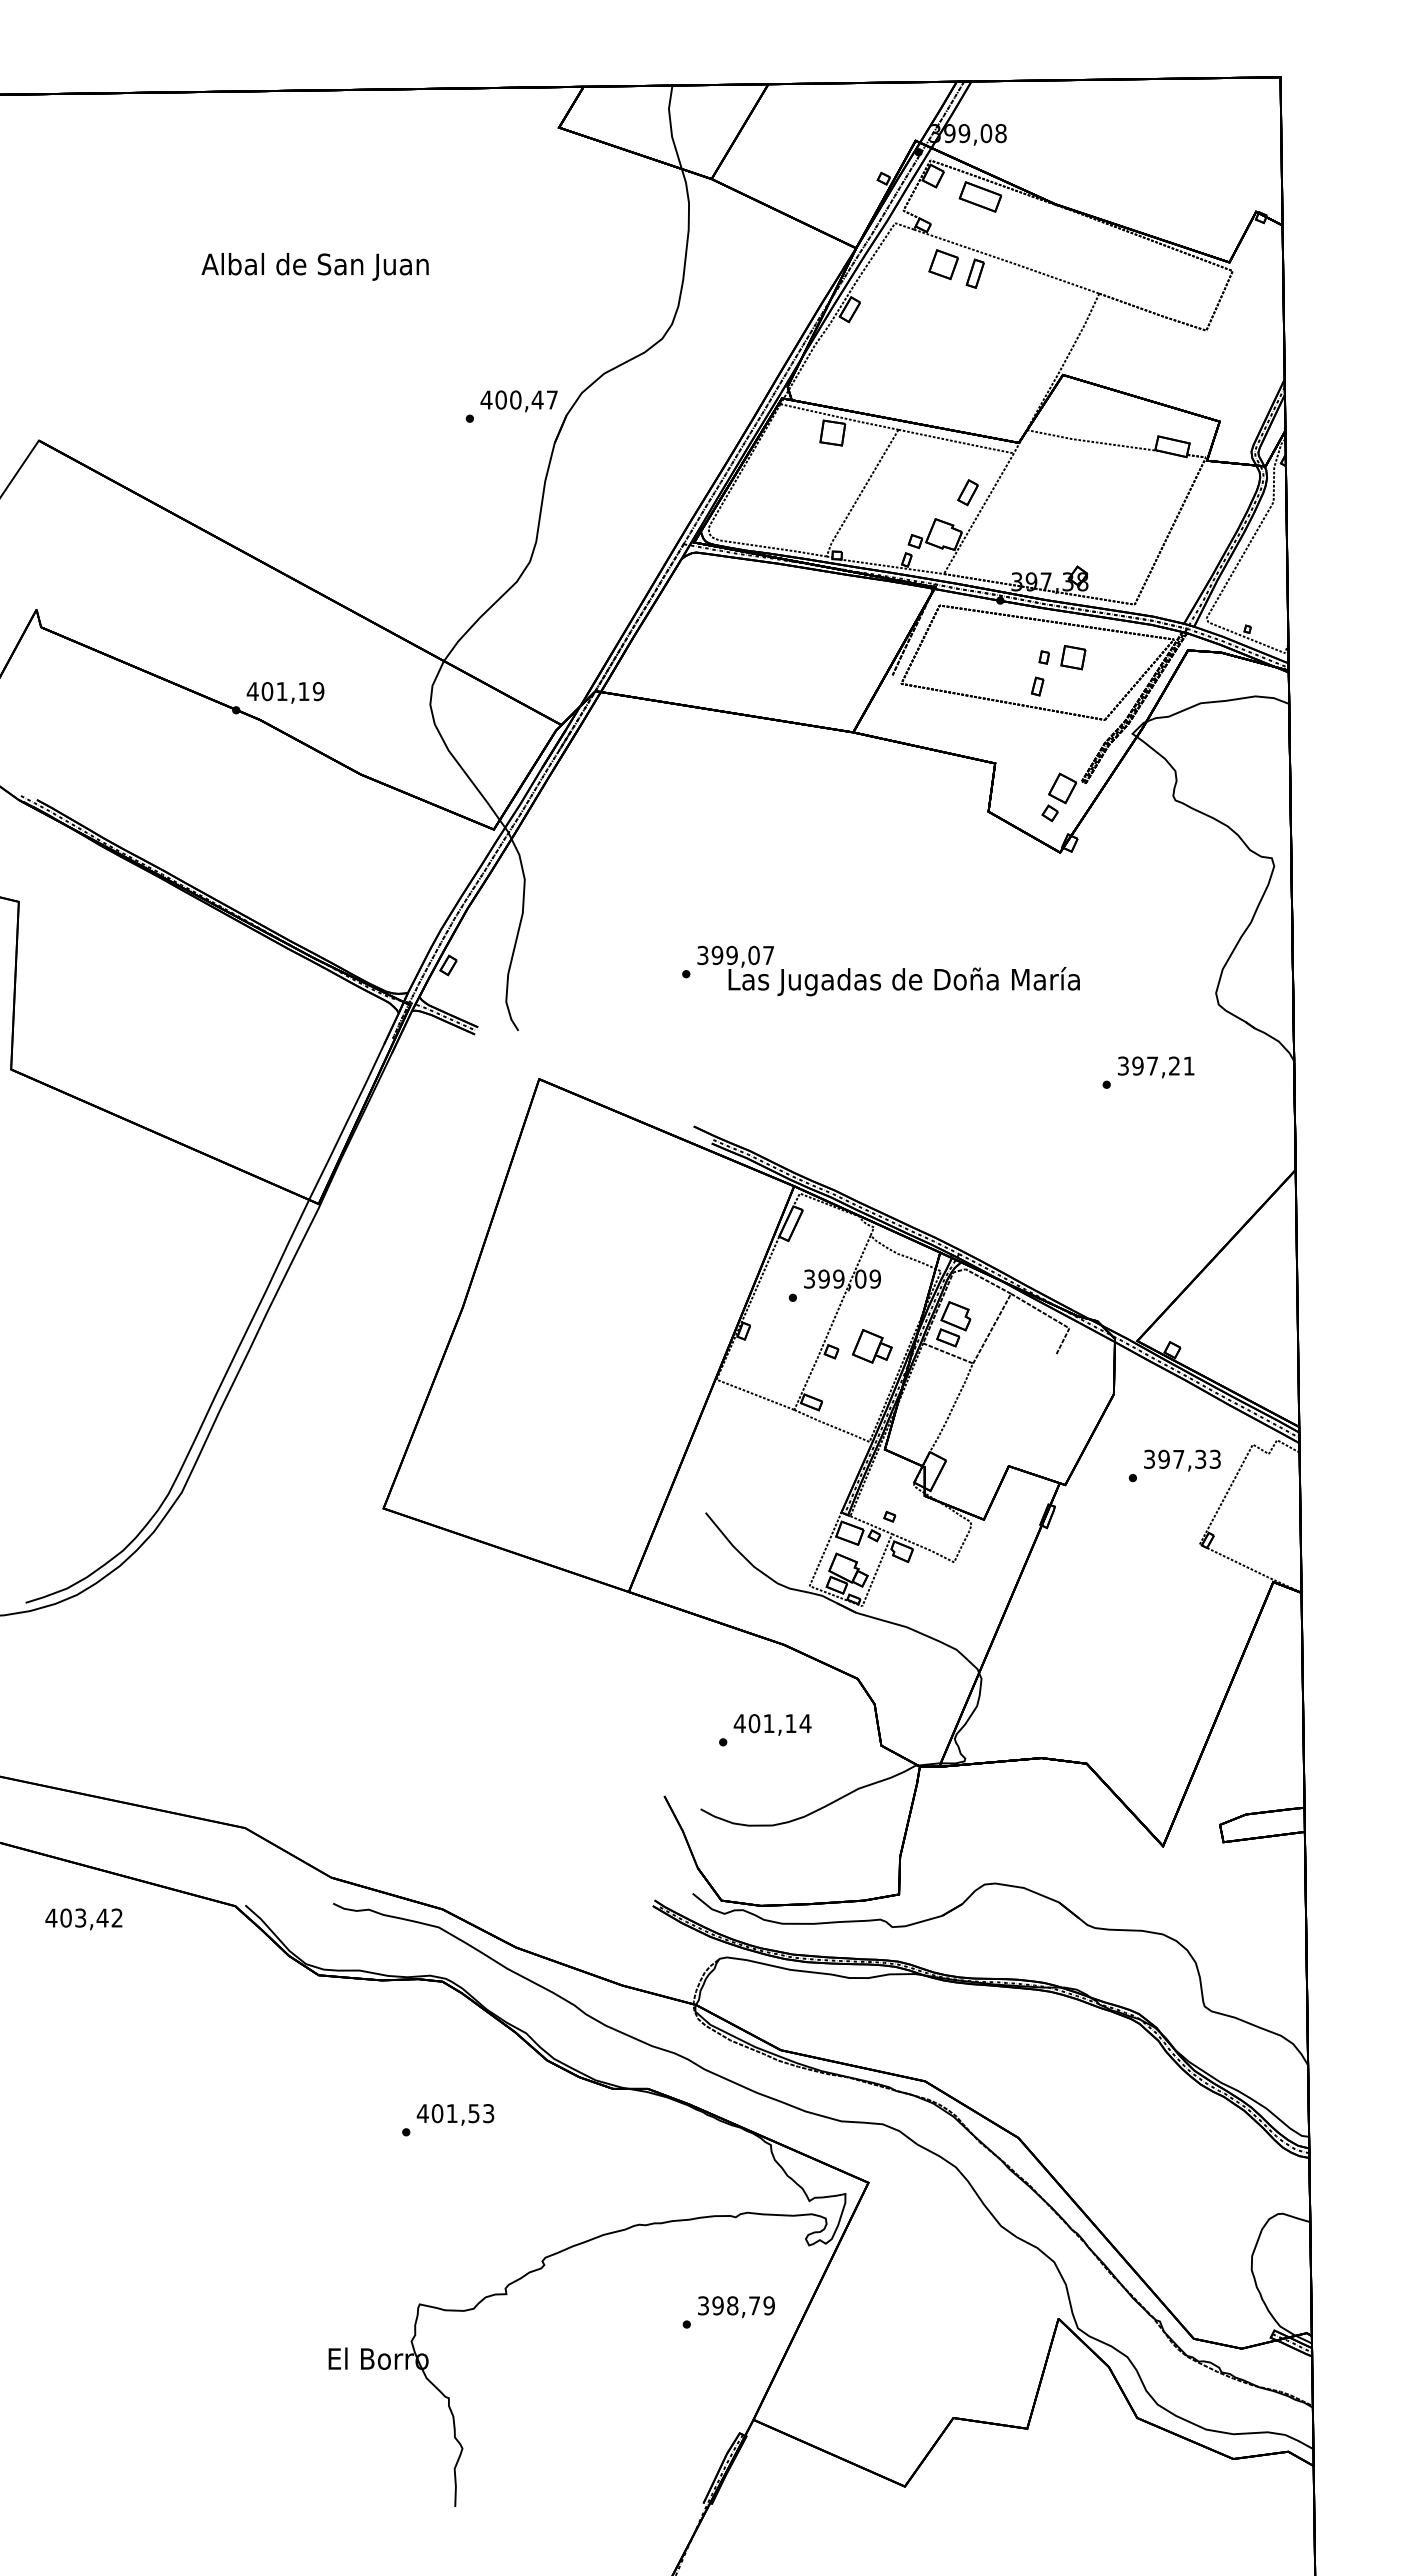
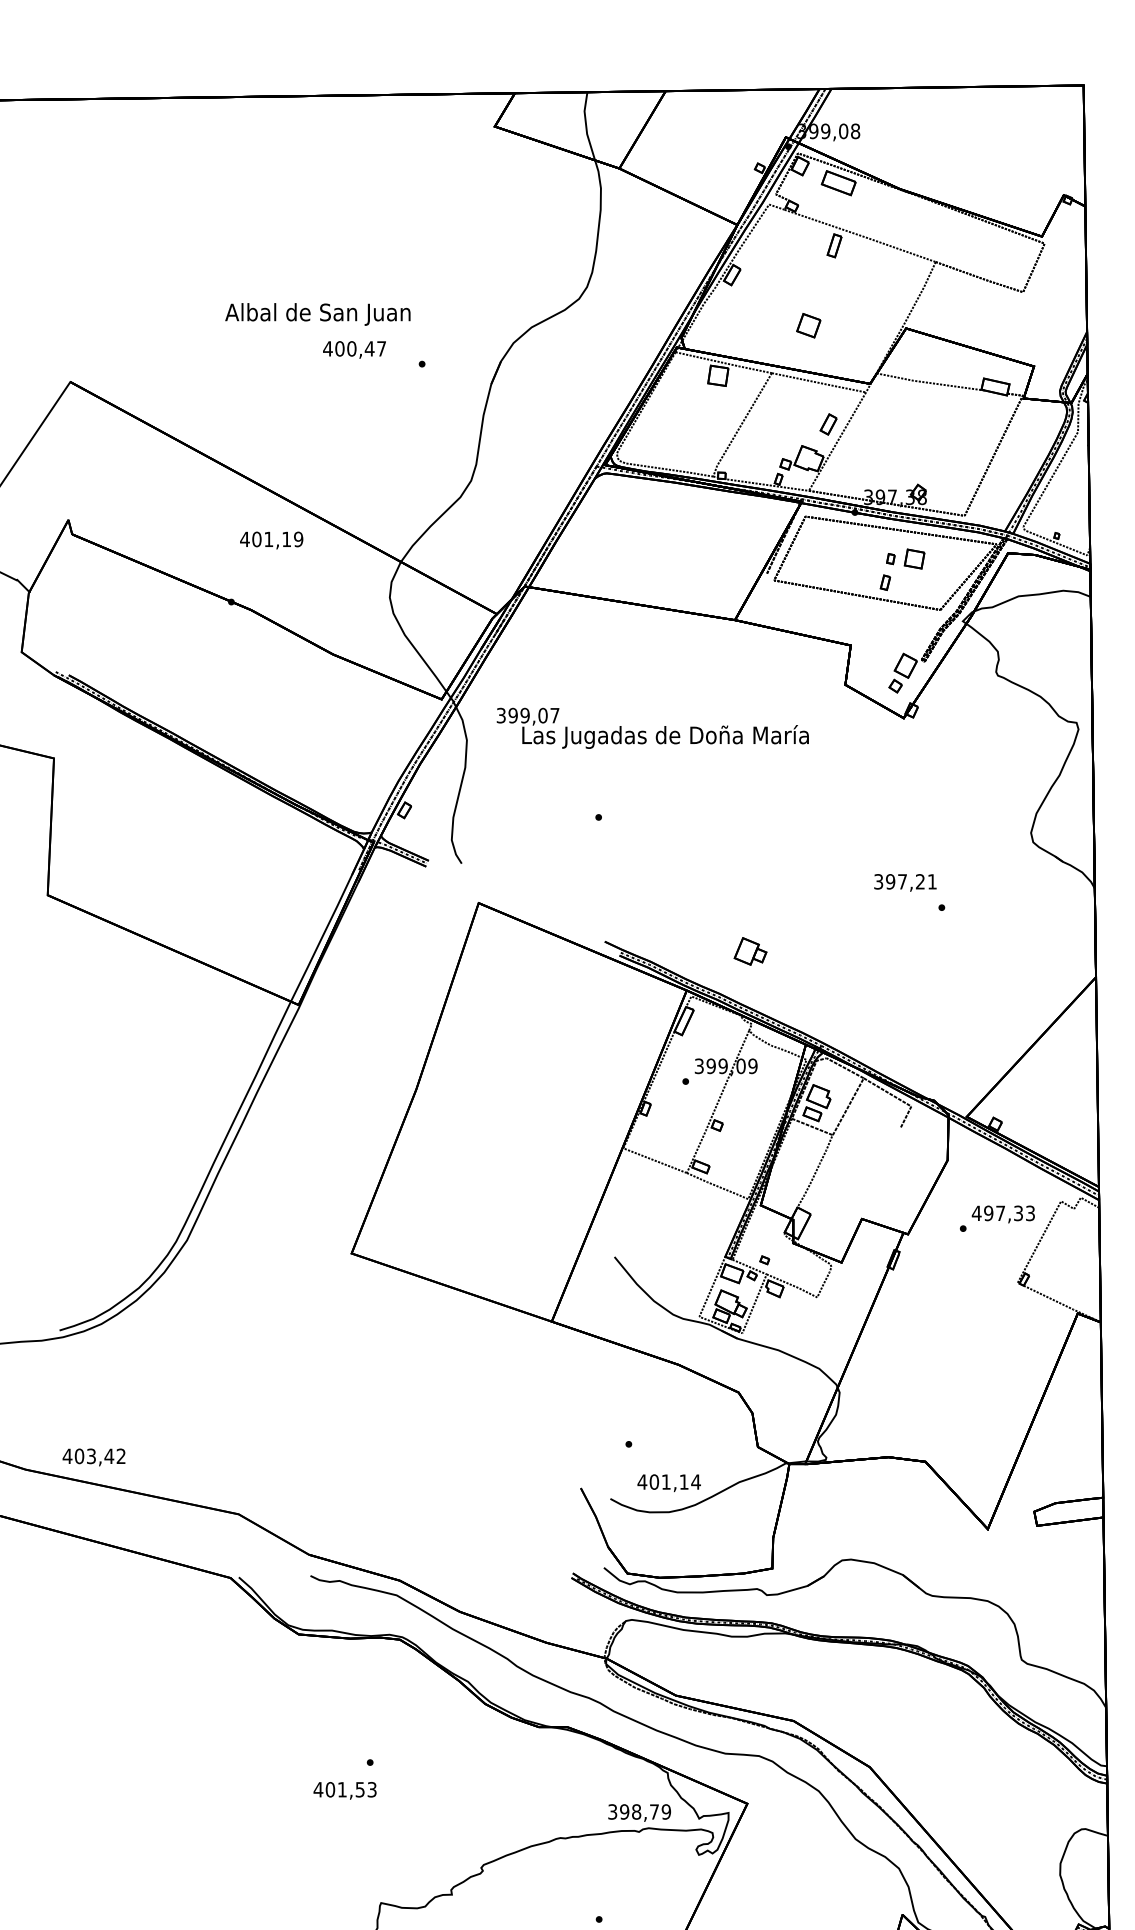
part: (943, 264) -> (808, 325), moved
text: (314, 266) -> (317, 314), moved
text: (518, 401) -> (354, 350), moved
text: (285, 692) -> (271, 540), moved
text: (888, 970) -> (652, 727), moved
text: (1155, 1067) -> (904, 882), moved
part: (872, 1346) -> (750, 951), moved
text: (1149, 1458) -> (976, 1212), 397,33 -> 497,33
text: (772, 1724) -> (669, 1482), moved
text: (83, 1919) -> (93, 1457), moved
text: (455, 2114) -> (345, 1790), moved
text: (736, 2307) -> (639, 1813), moved

